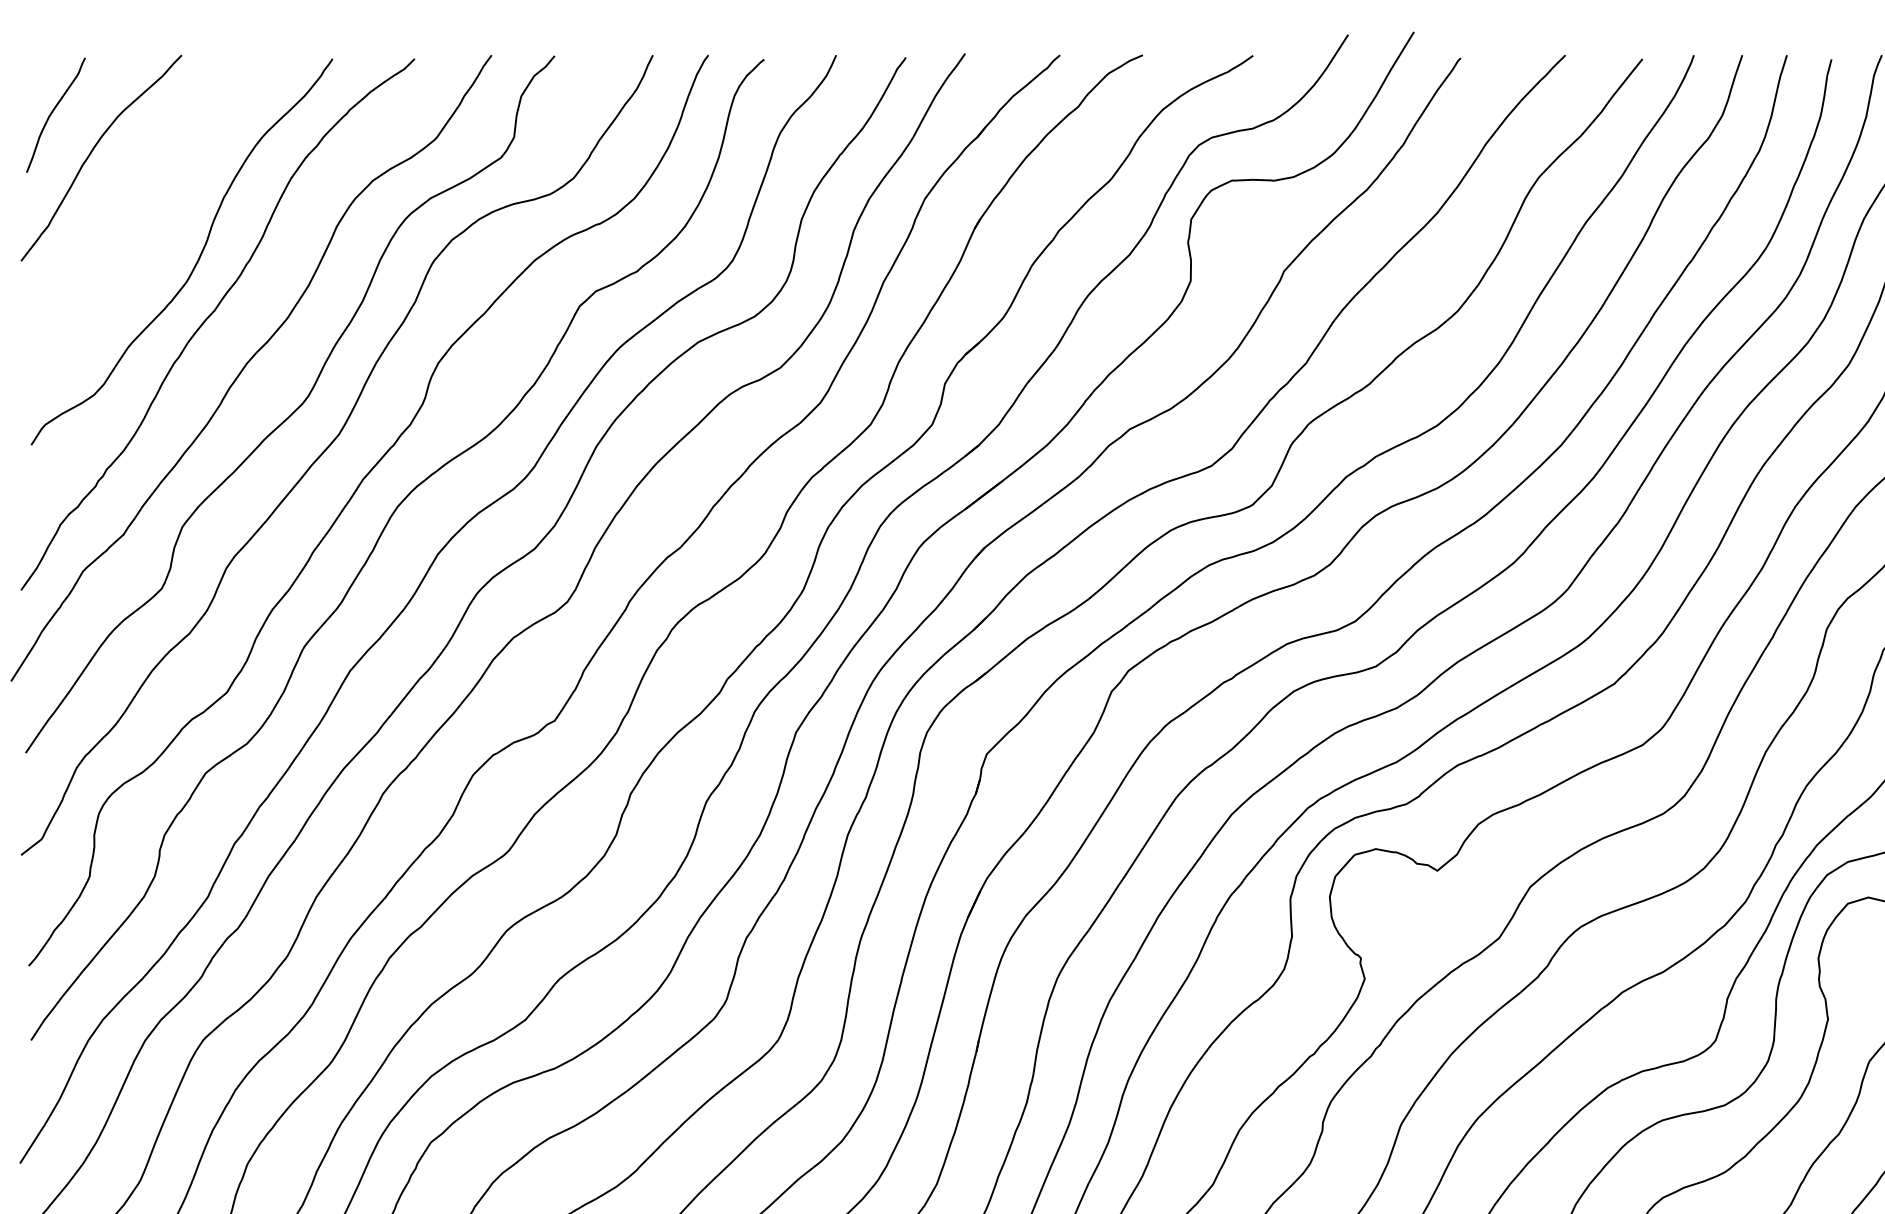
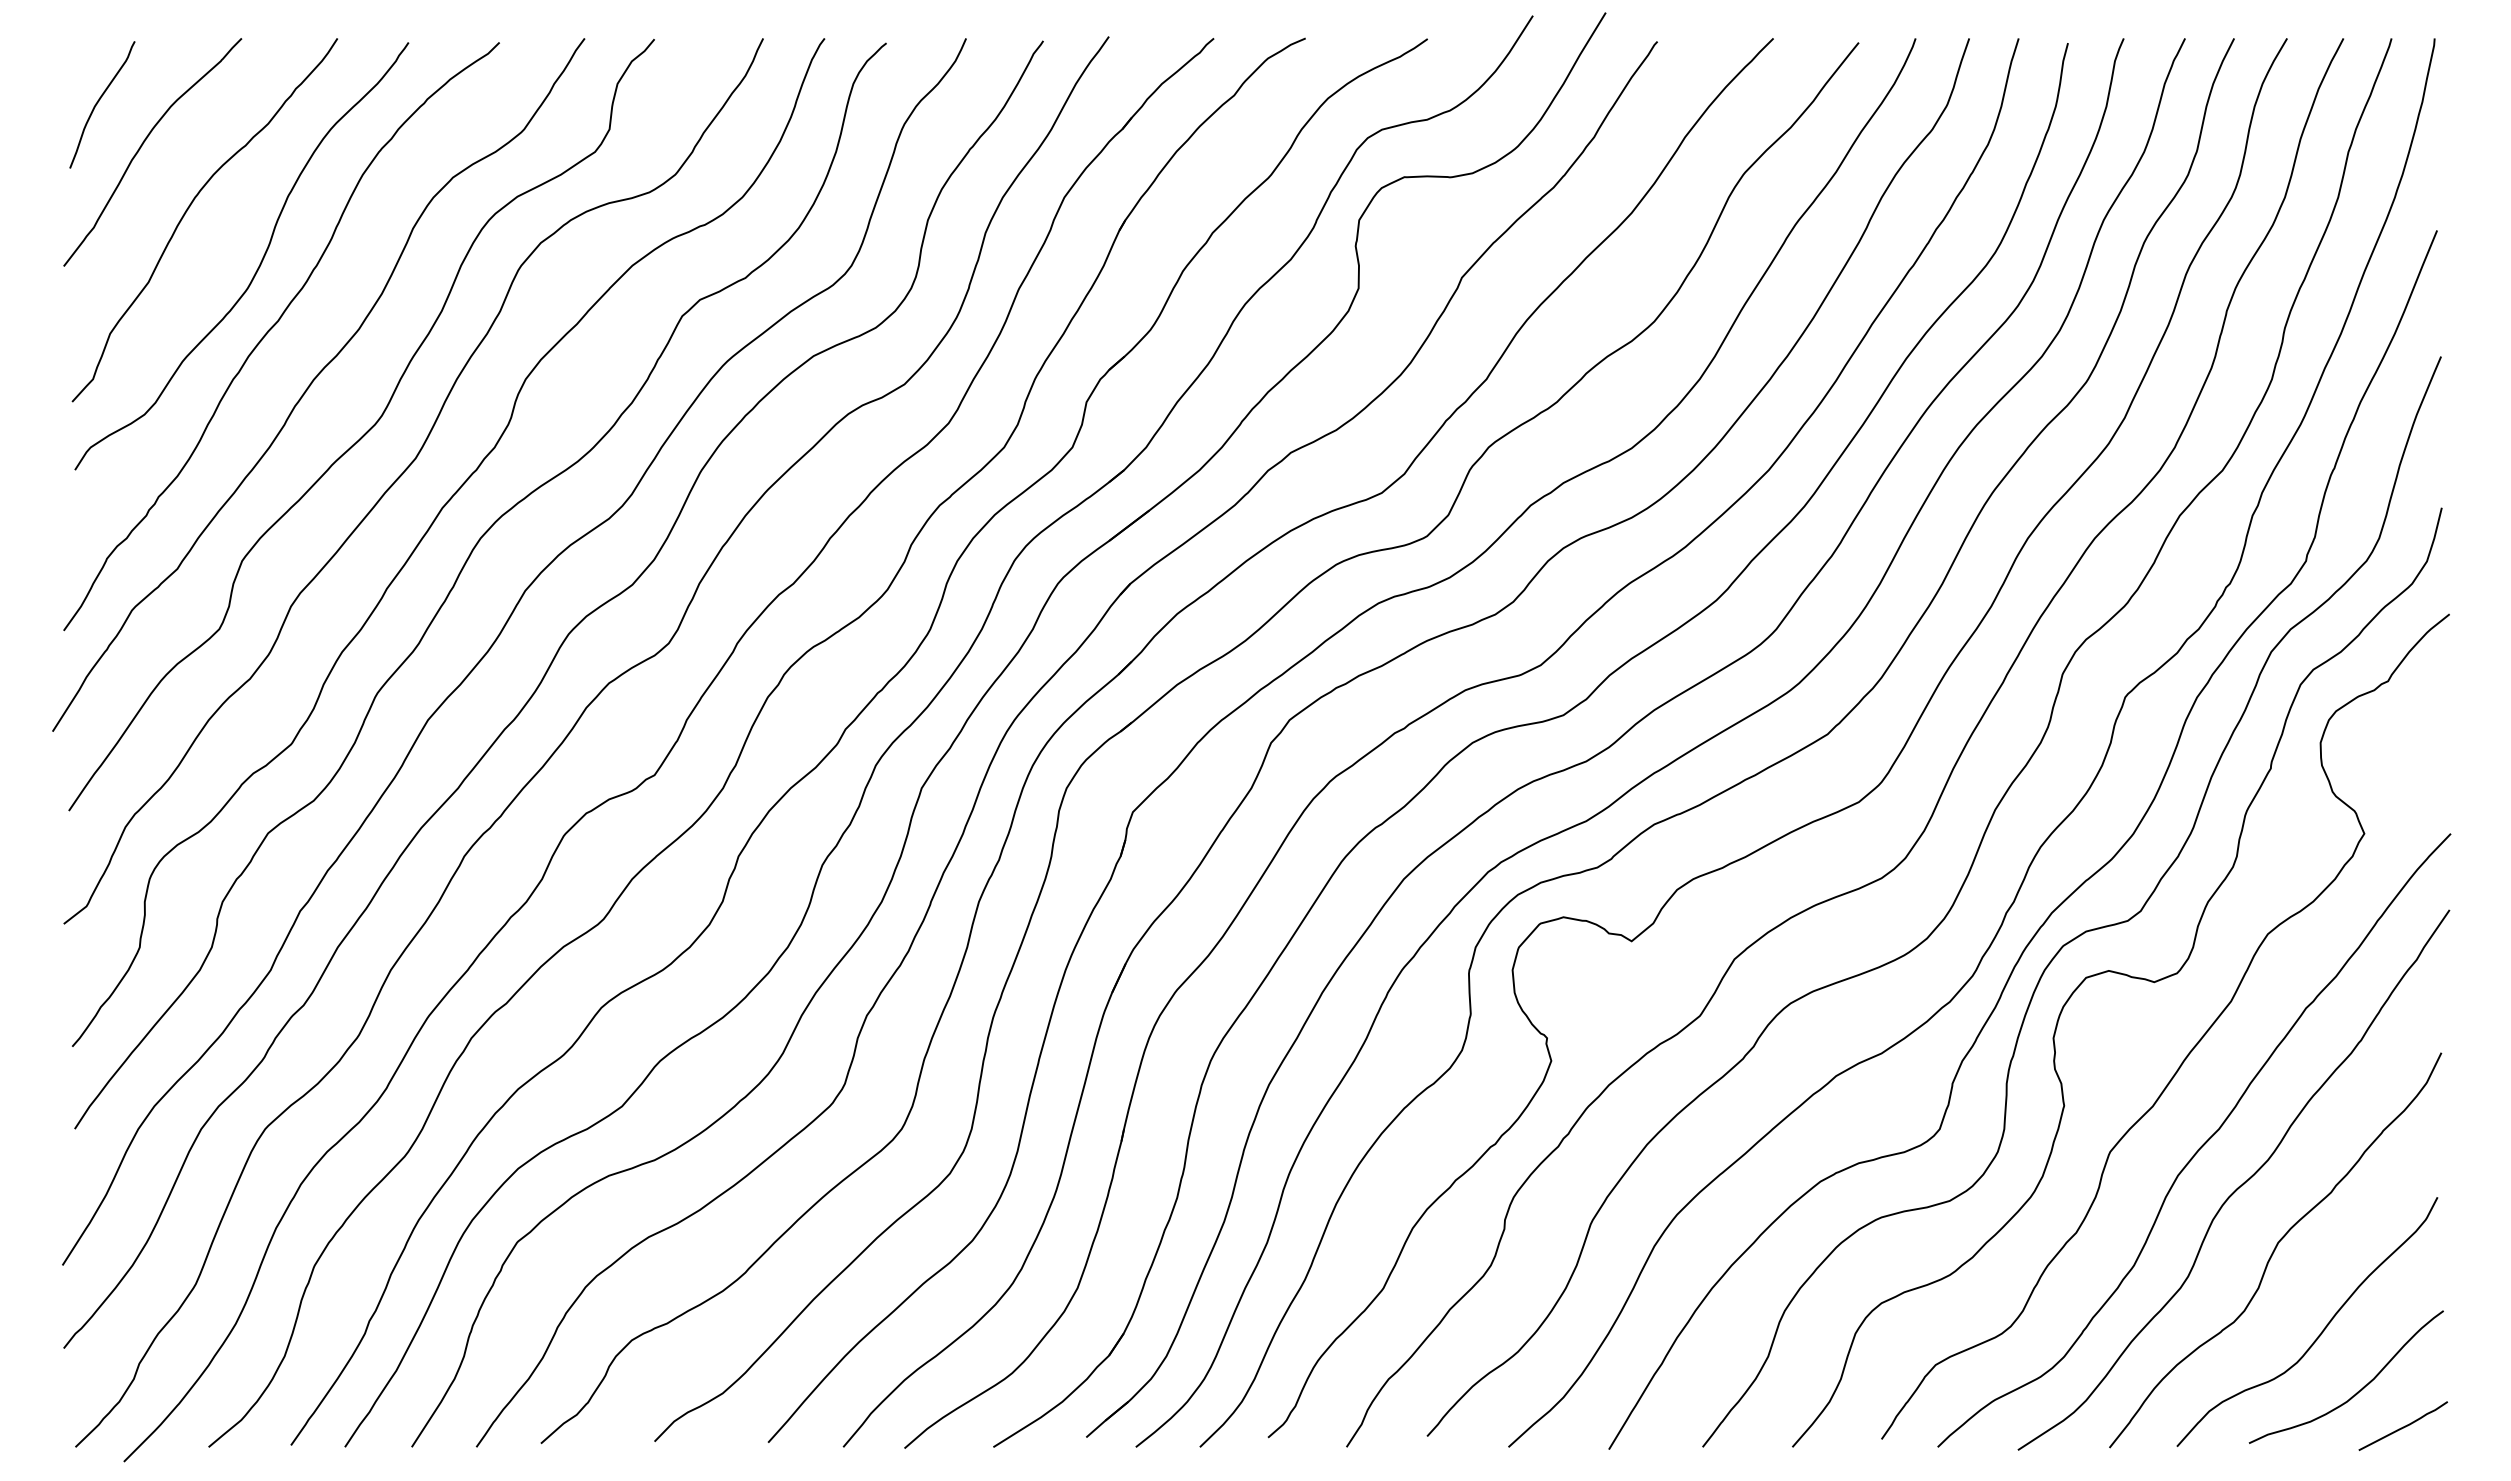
curve: (134, 208) -> (189, 208), added

